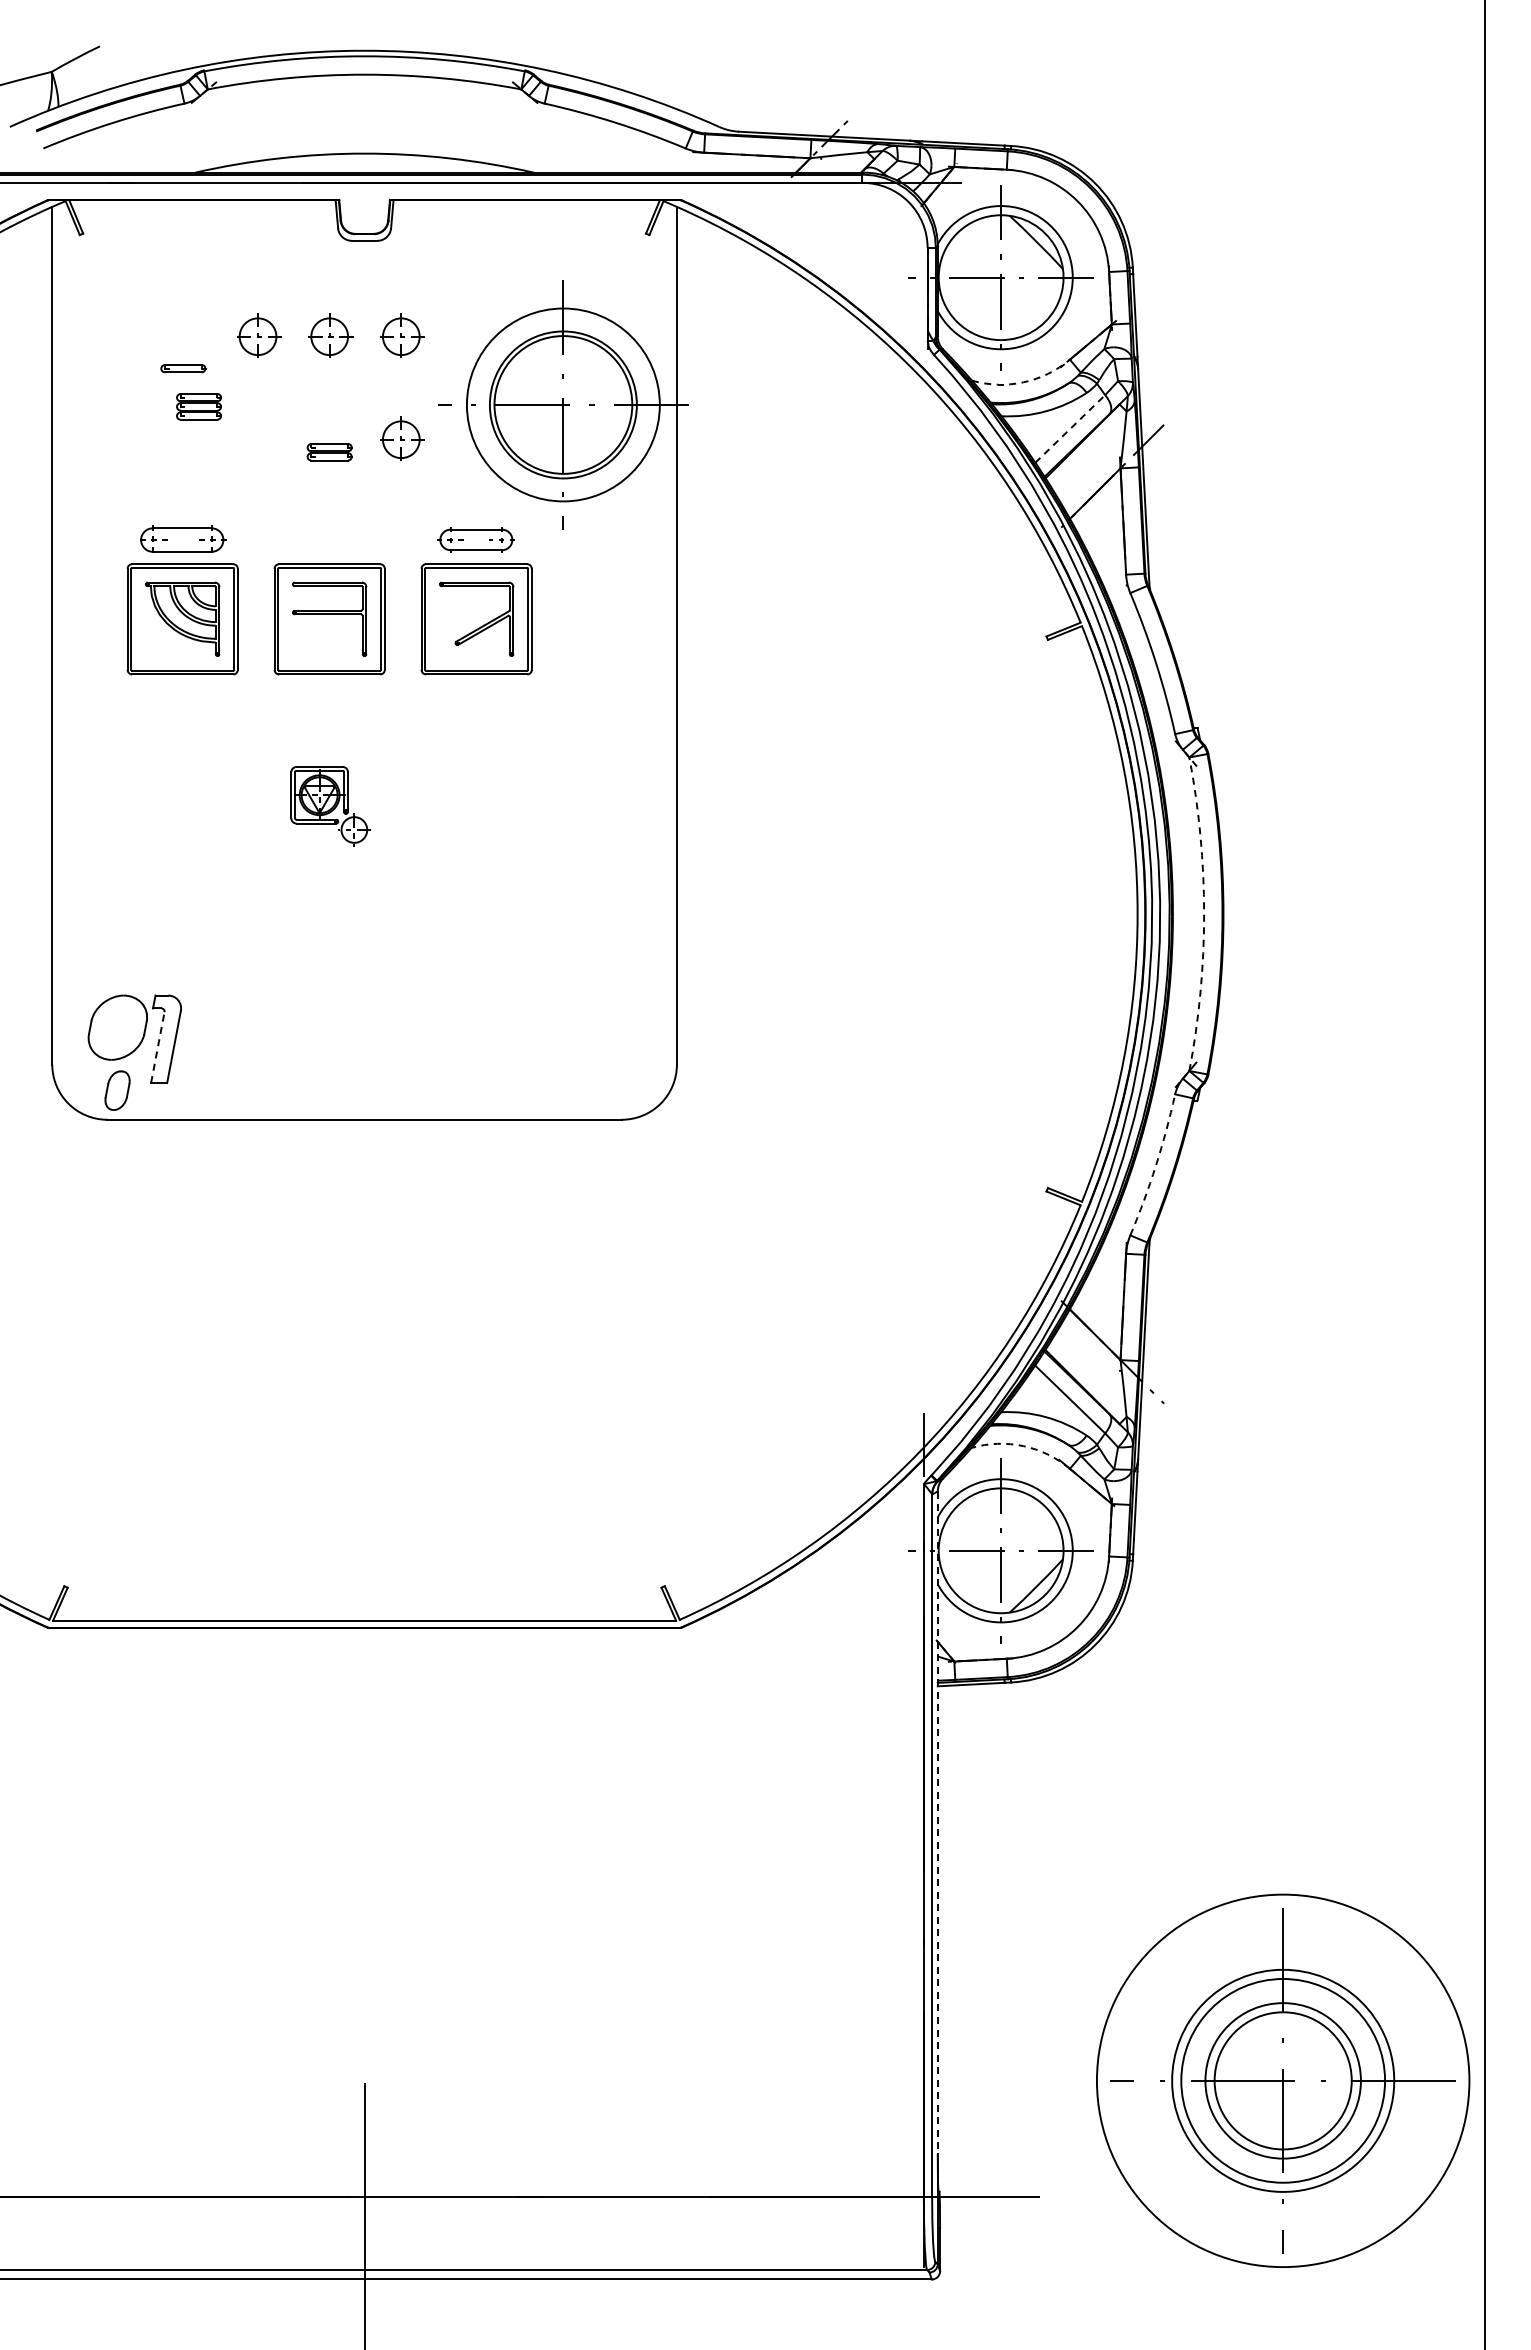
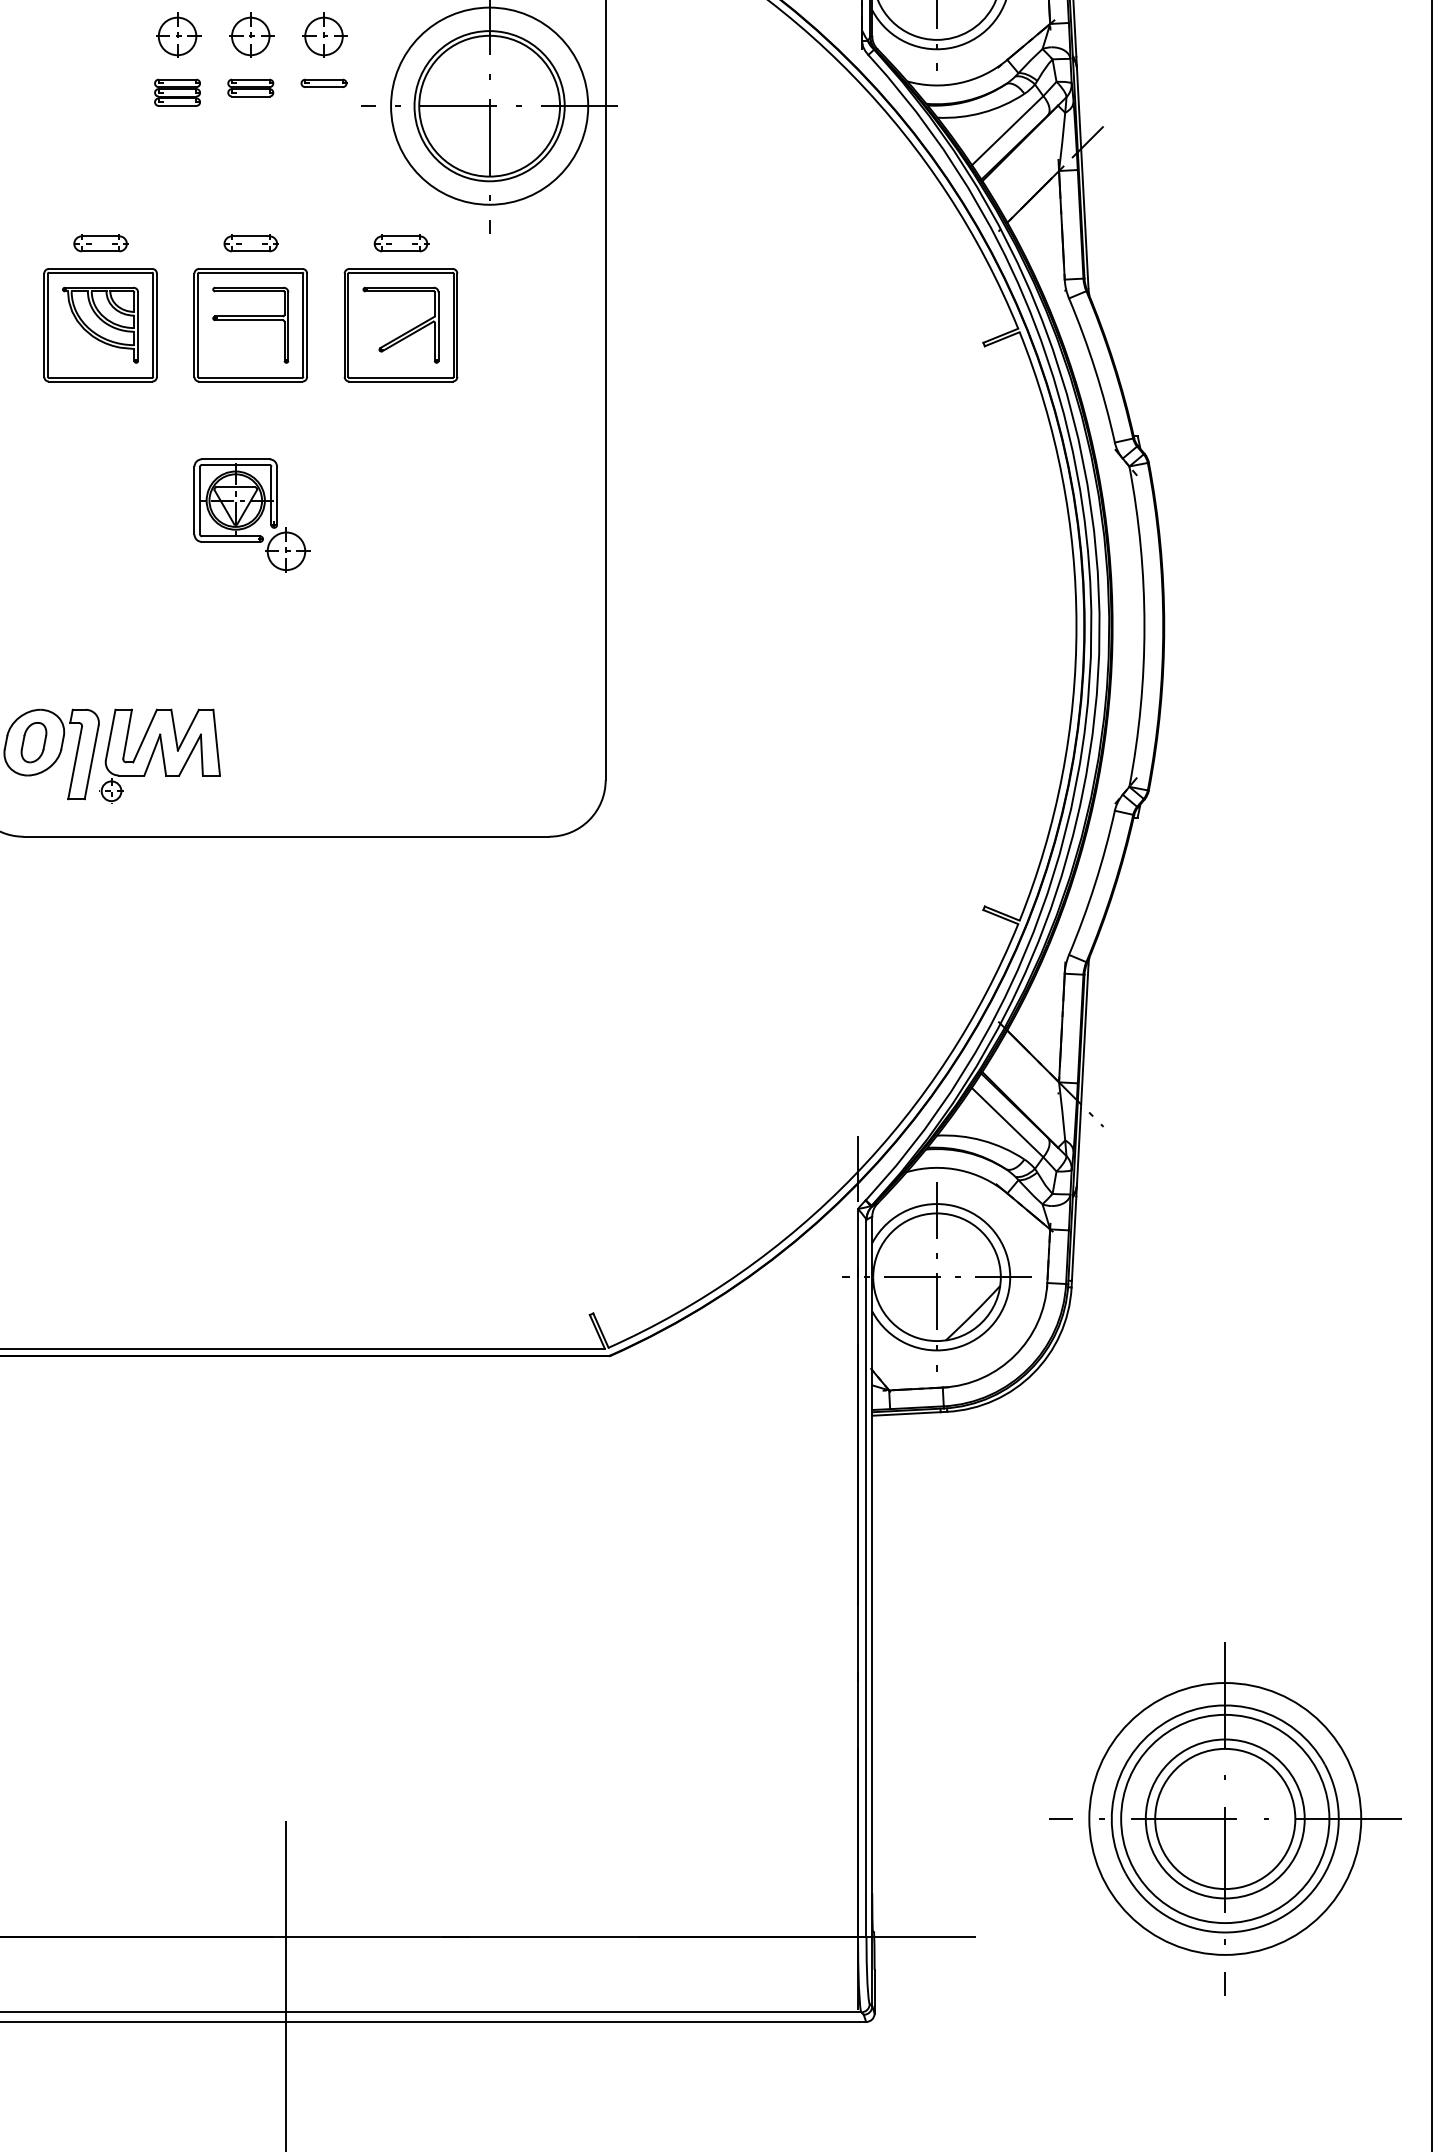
part: (183, 368) -> (324, 83), moved
arc: (1023, 382) -> (959, 83), dashed -> solid
part: (198, 406) -> (177, 92), moved
line: (1070, 428) -> (1007, 130), dashed -> solid
part: (402, 438) -> (325, 140), removed
part: (329, 452) -> (250, 88), moved
part: (183, 538) -> (101, 242), size x0.62
part: (330, 538) -> (251, 242), added
part: (477, 538) -> (401, 242), size x0.71
part: (330, 805) -> (251, 515), size x1.43
arc: (1204, 914) -> (1144, 626), dashed -> solid
part: (240, 1040) -> (159, 755), added
line: (157, 1047) -> (74, 762), dashed -> solid
part: (117, 1090) -> (33, 742), moved
arc: (1155, 1165) -> (1094, 883), dashed -> solid
arc: (1023, 1446) -> (959, 1170), dashed -> solid
line: (937, 1823) -> (871, 1555), dashed -> solid
circle: (1283, 2080) -> (1225, 1818), size x0.71

